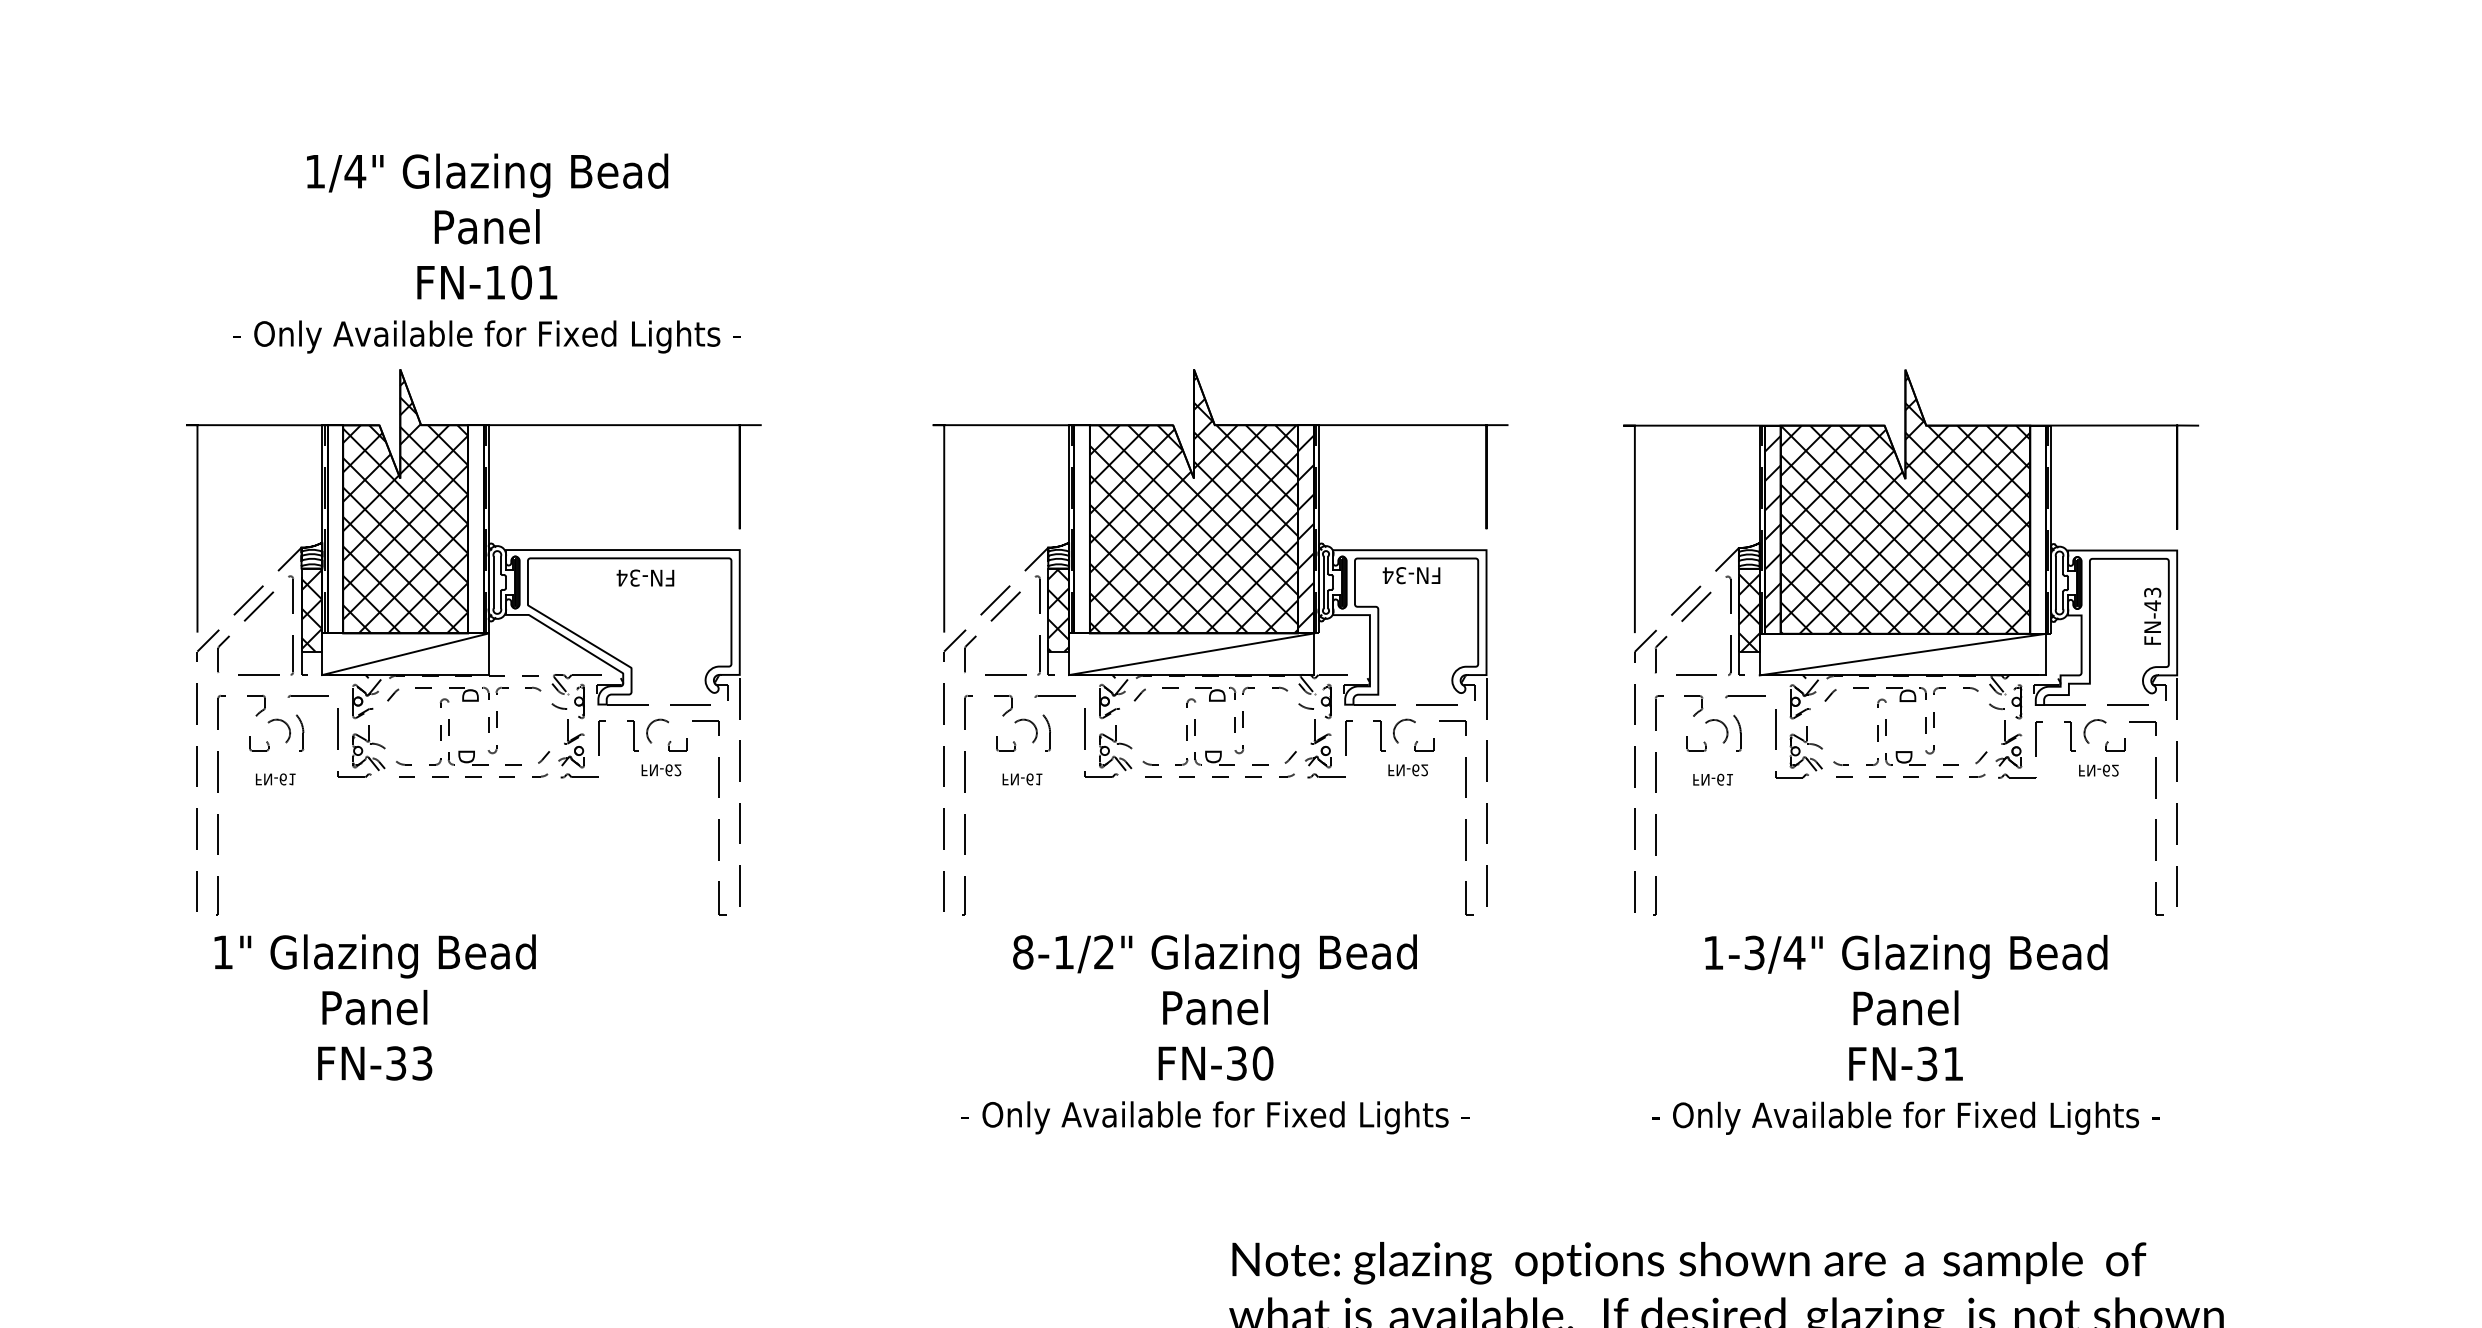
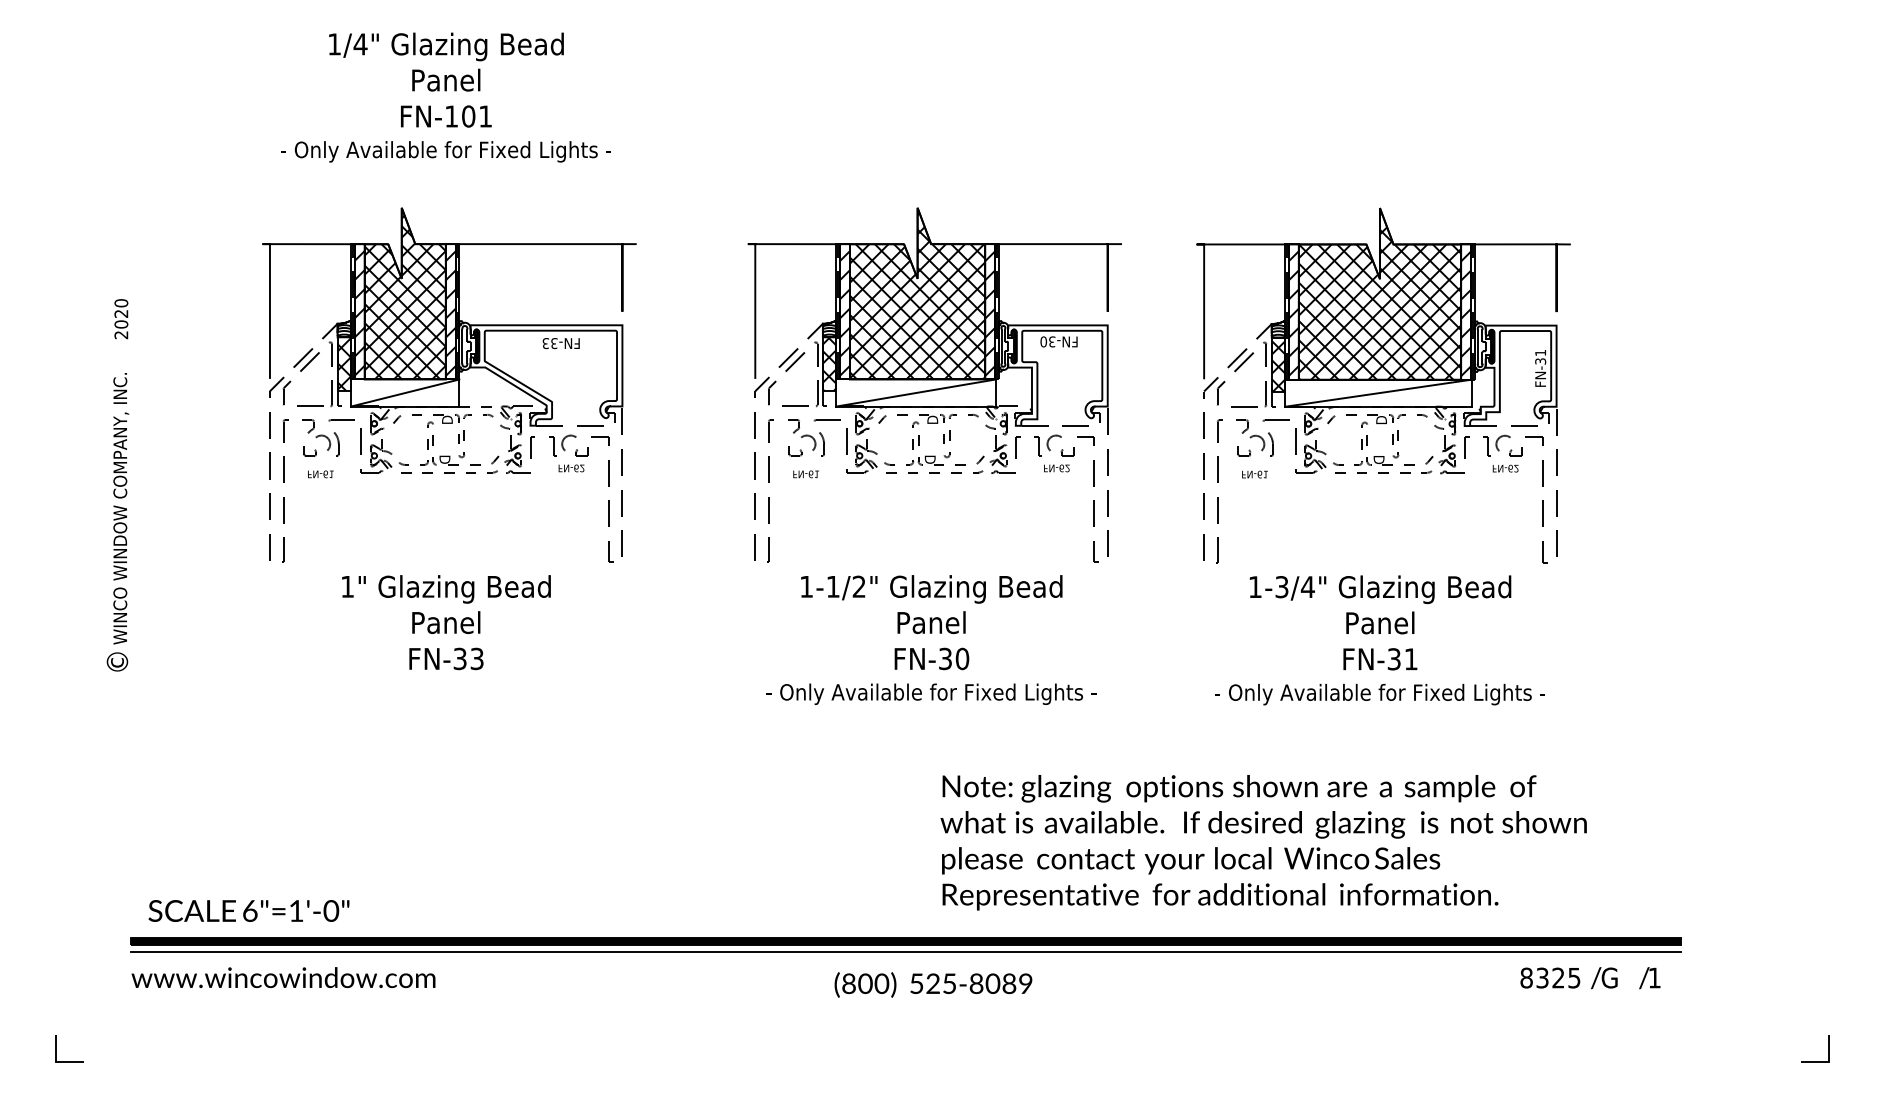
text: (486, 253) -> (445, 97), moved
hatch: (335, 531) -> (359, 313), added
hatch: (475, 531) -> (450, 313), added
hatch: (1081, 531) -> (844, 313), added
hatch: (2038, 531) -> (1466, 313), added
text: (1387, 574) -> (1043, 341), FN-34 -> FN-30
text: (621, 578) -> (545, 343), FN-34 -> FN-33
text: (2152, 598) -> (1540, 356), FN-43 -> FN-31
text: (1023, 951) -> (806, 586), 8-1/2" -> 1-1/2"
text: (375, 1007) -> (446, 622), moved

